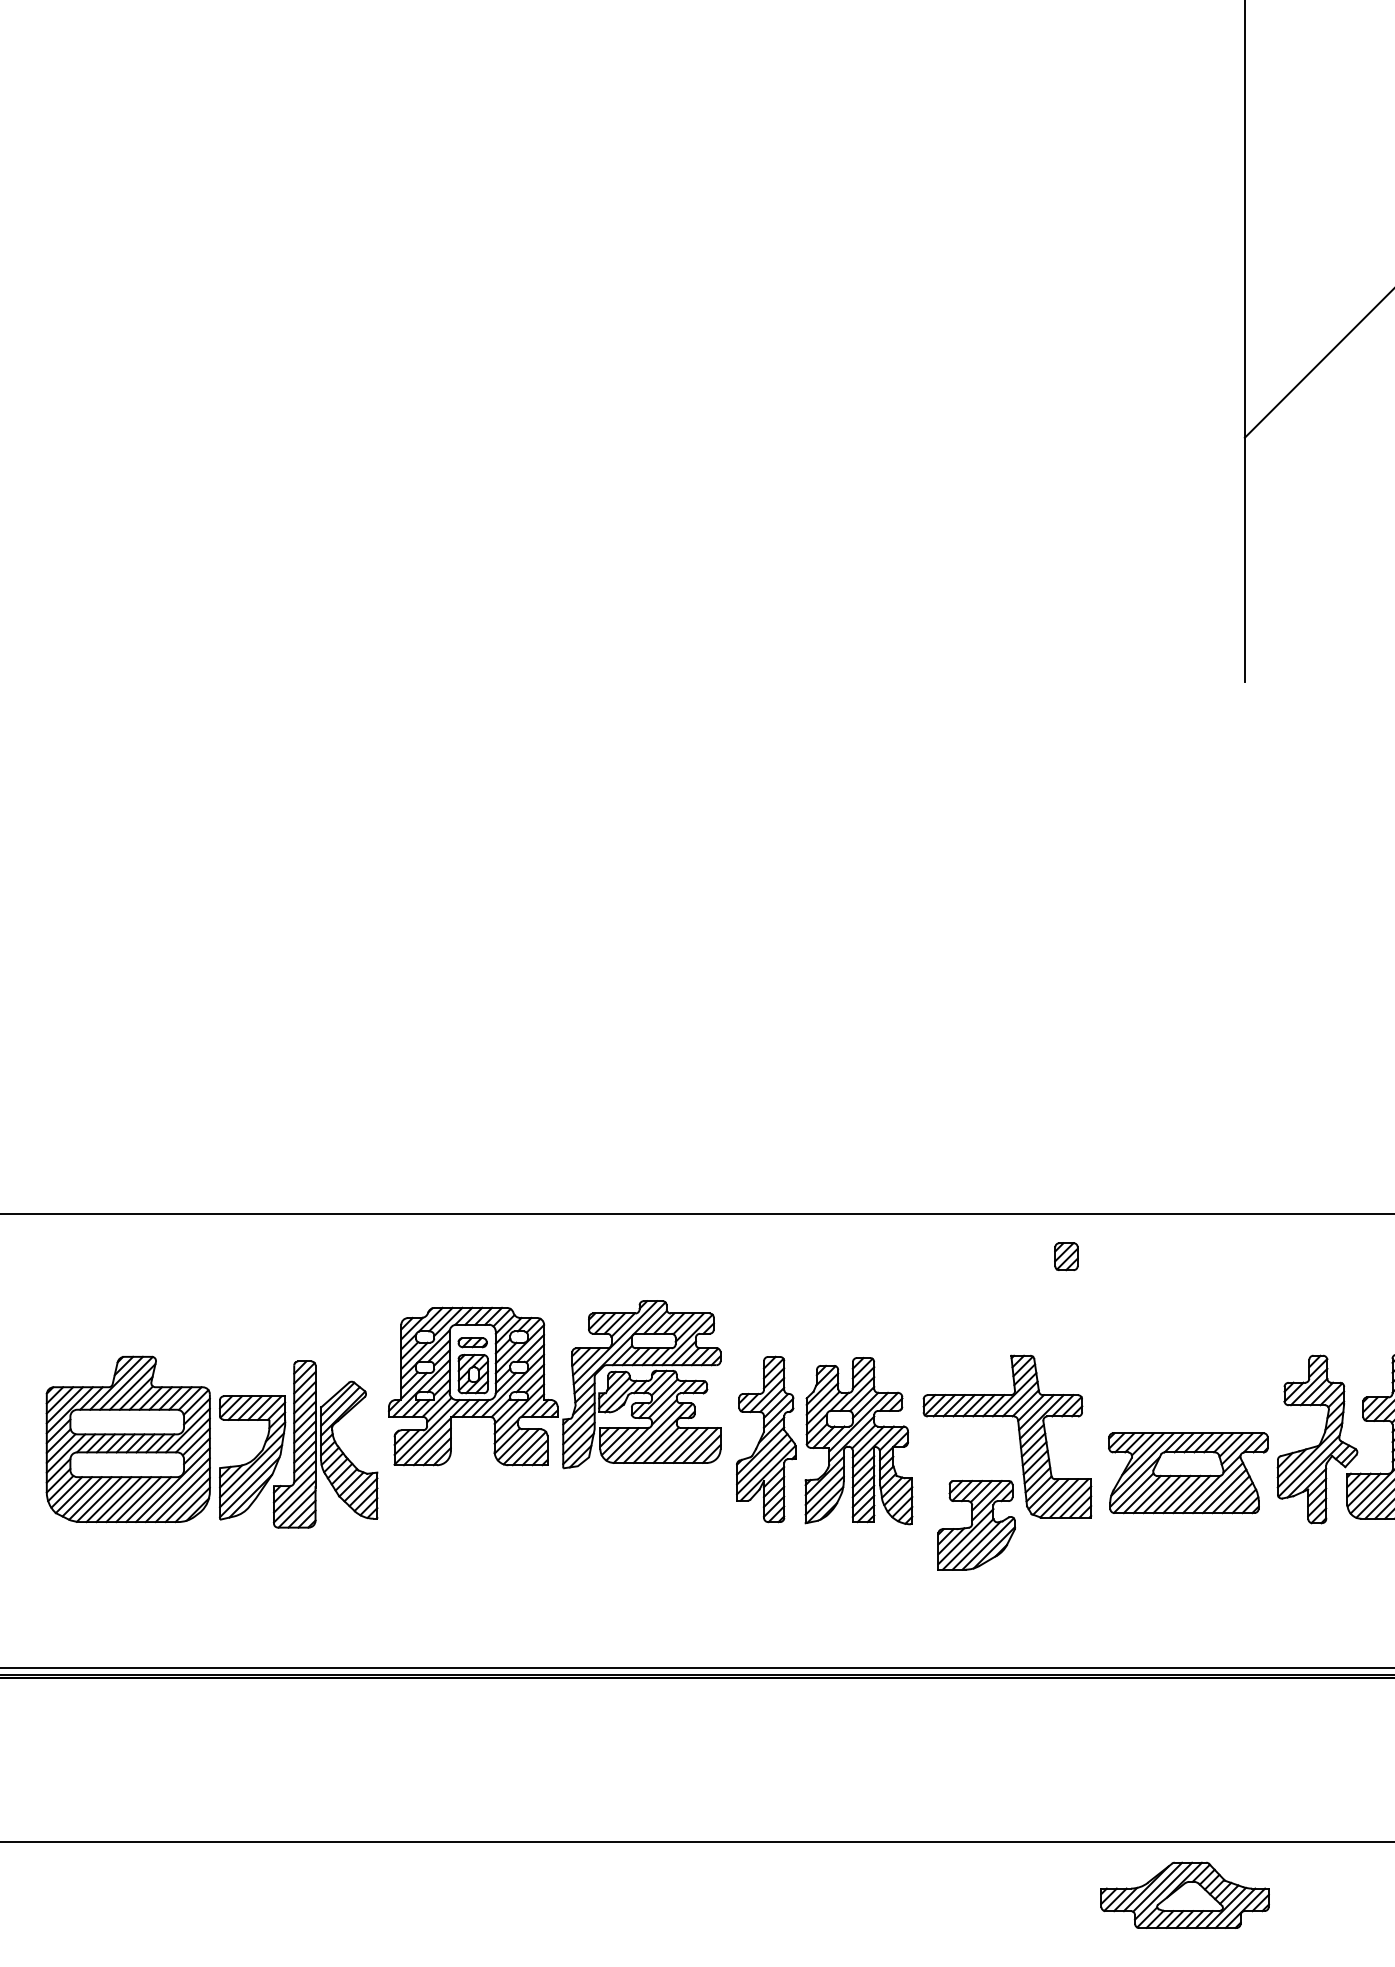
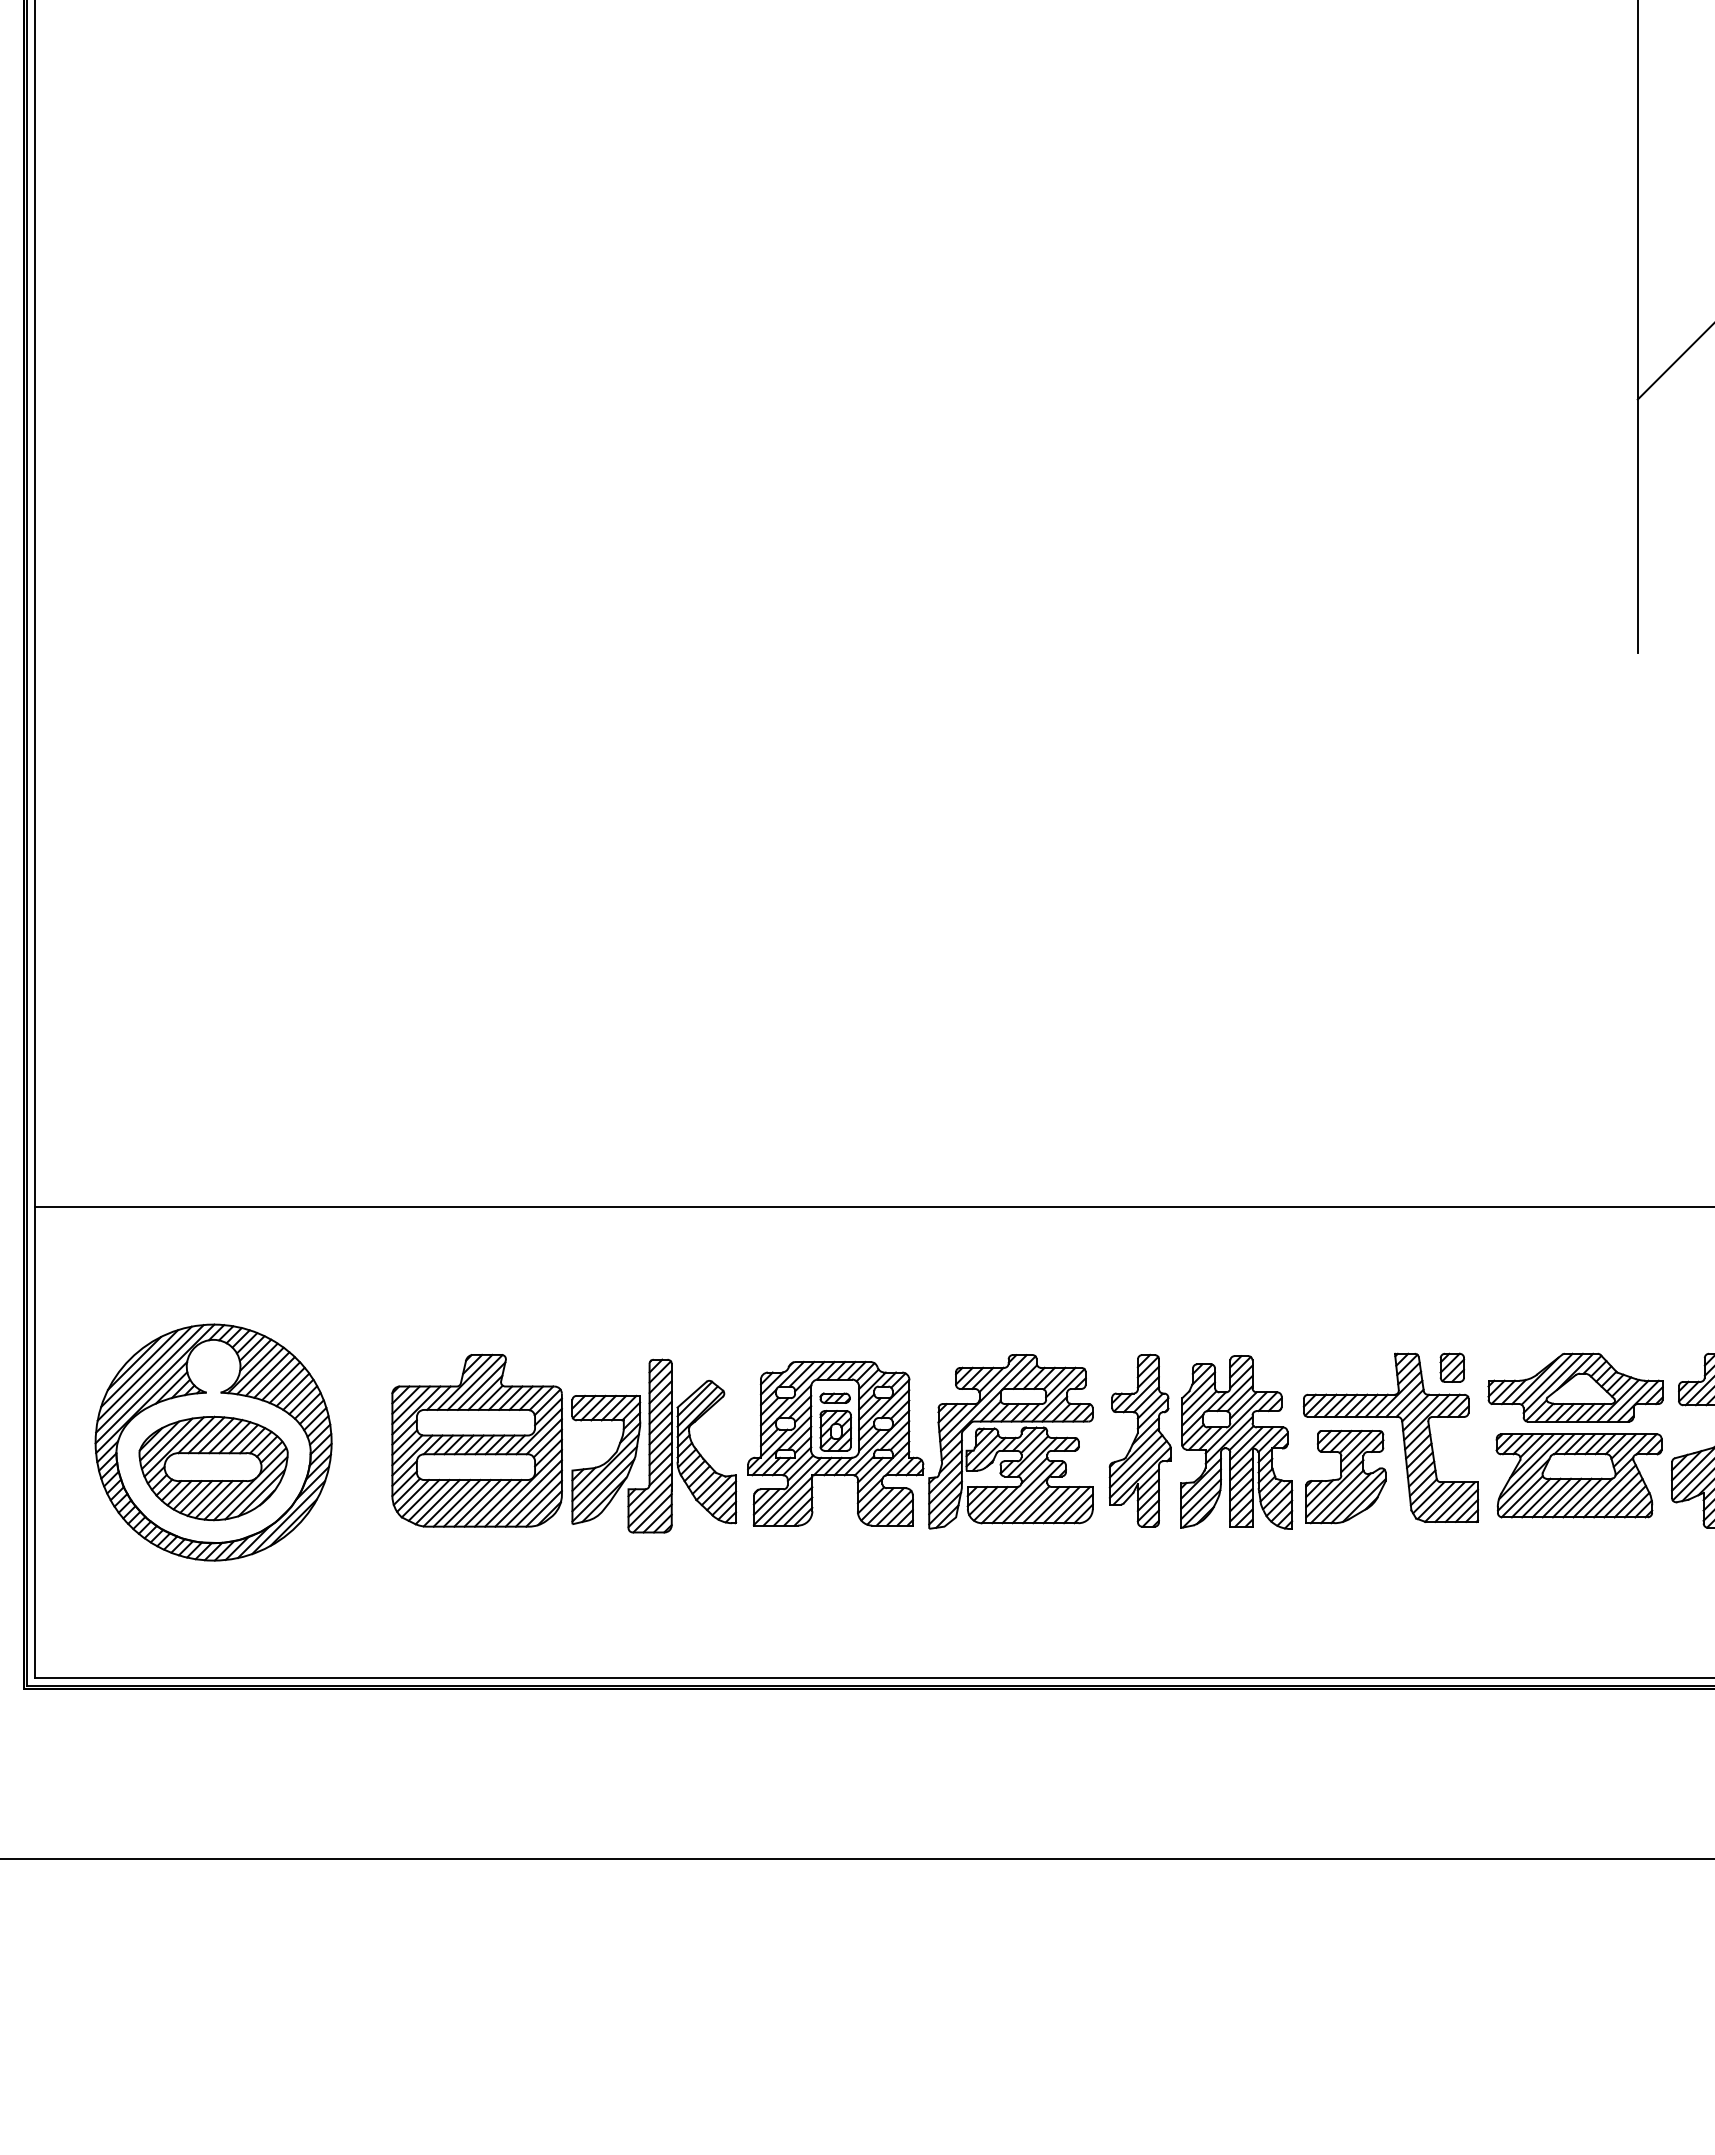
part: (1066, 1256) -> (1452, 1367), moved
part: (545, 1384) -> (910, 1441), moved
part: (976, 1524) -> (1345, 1476), moved
part: (1184, 1895) -> (1575, 1387), moved

